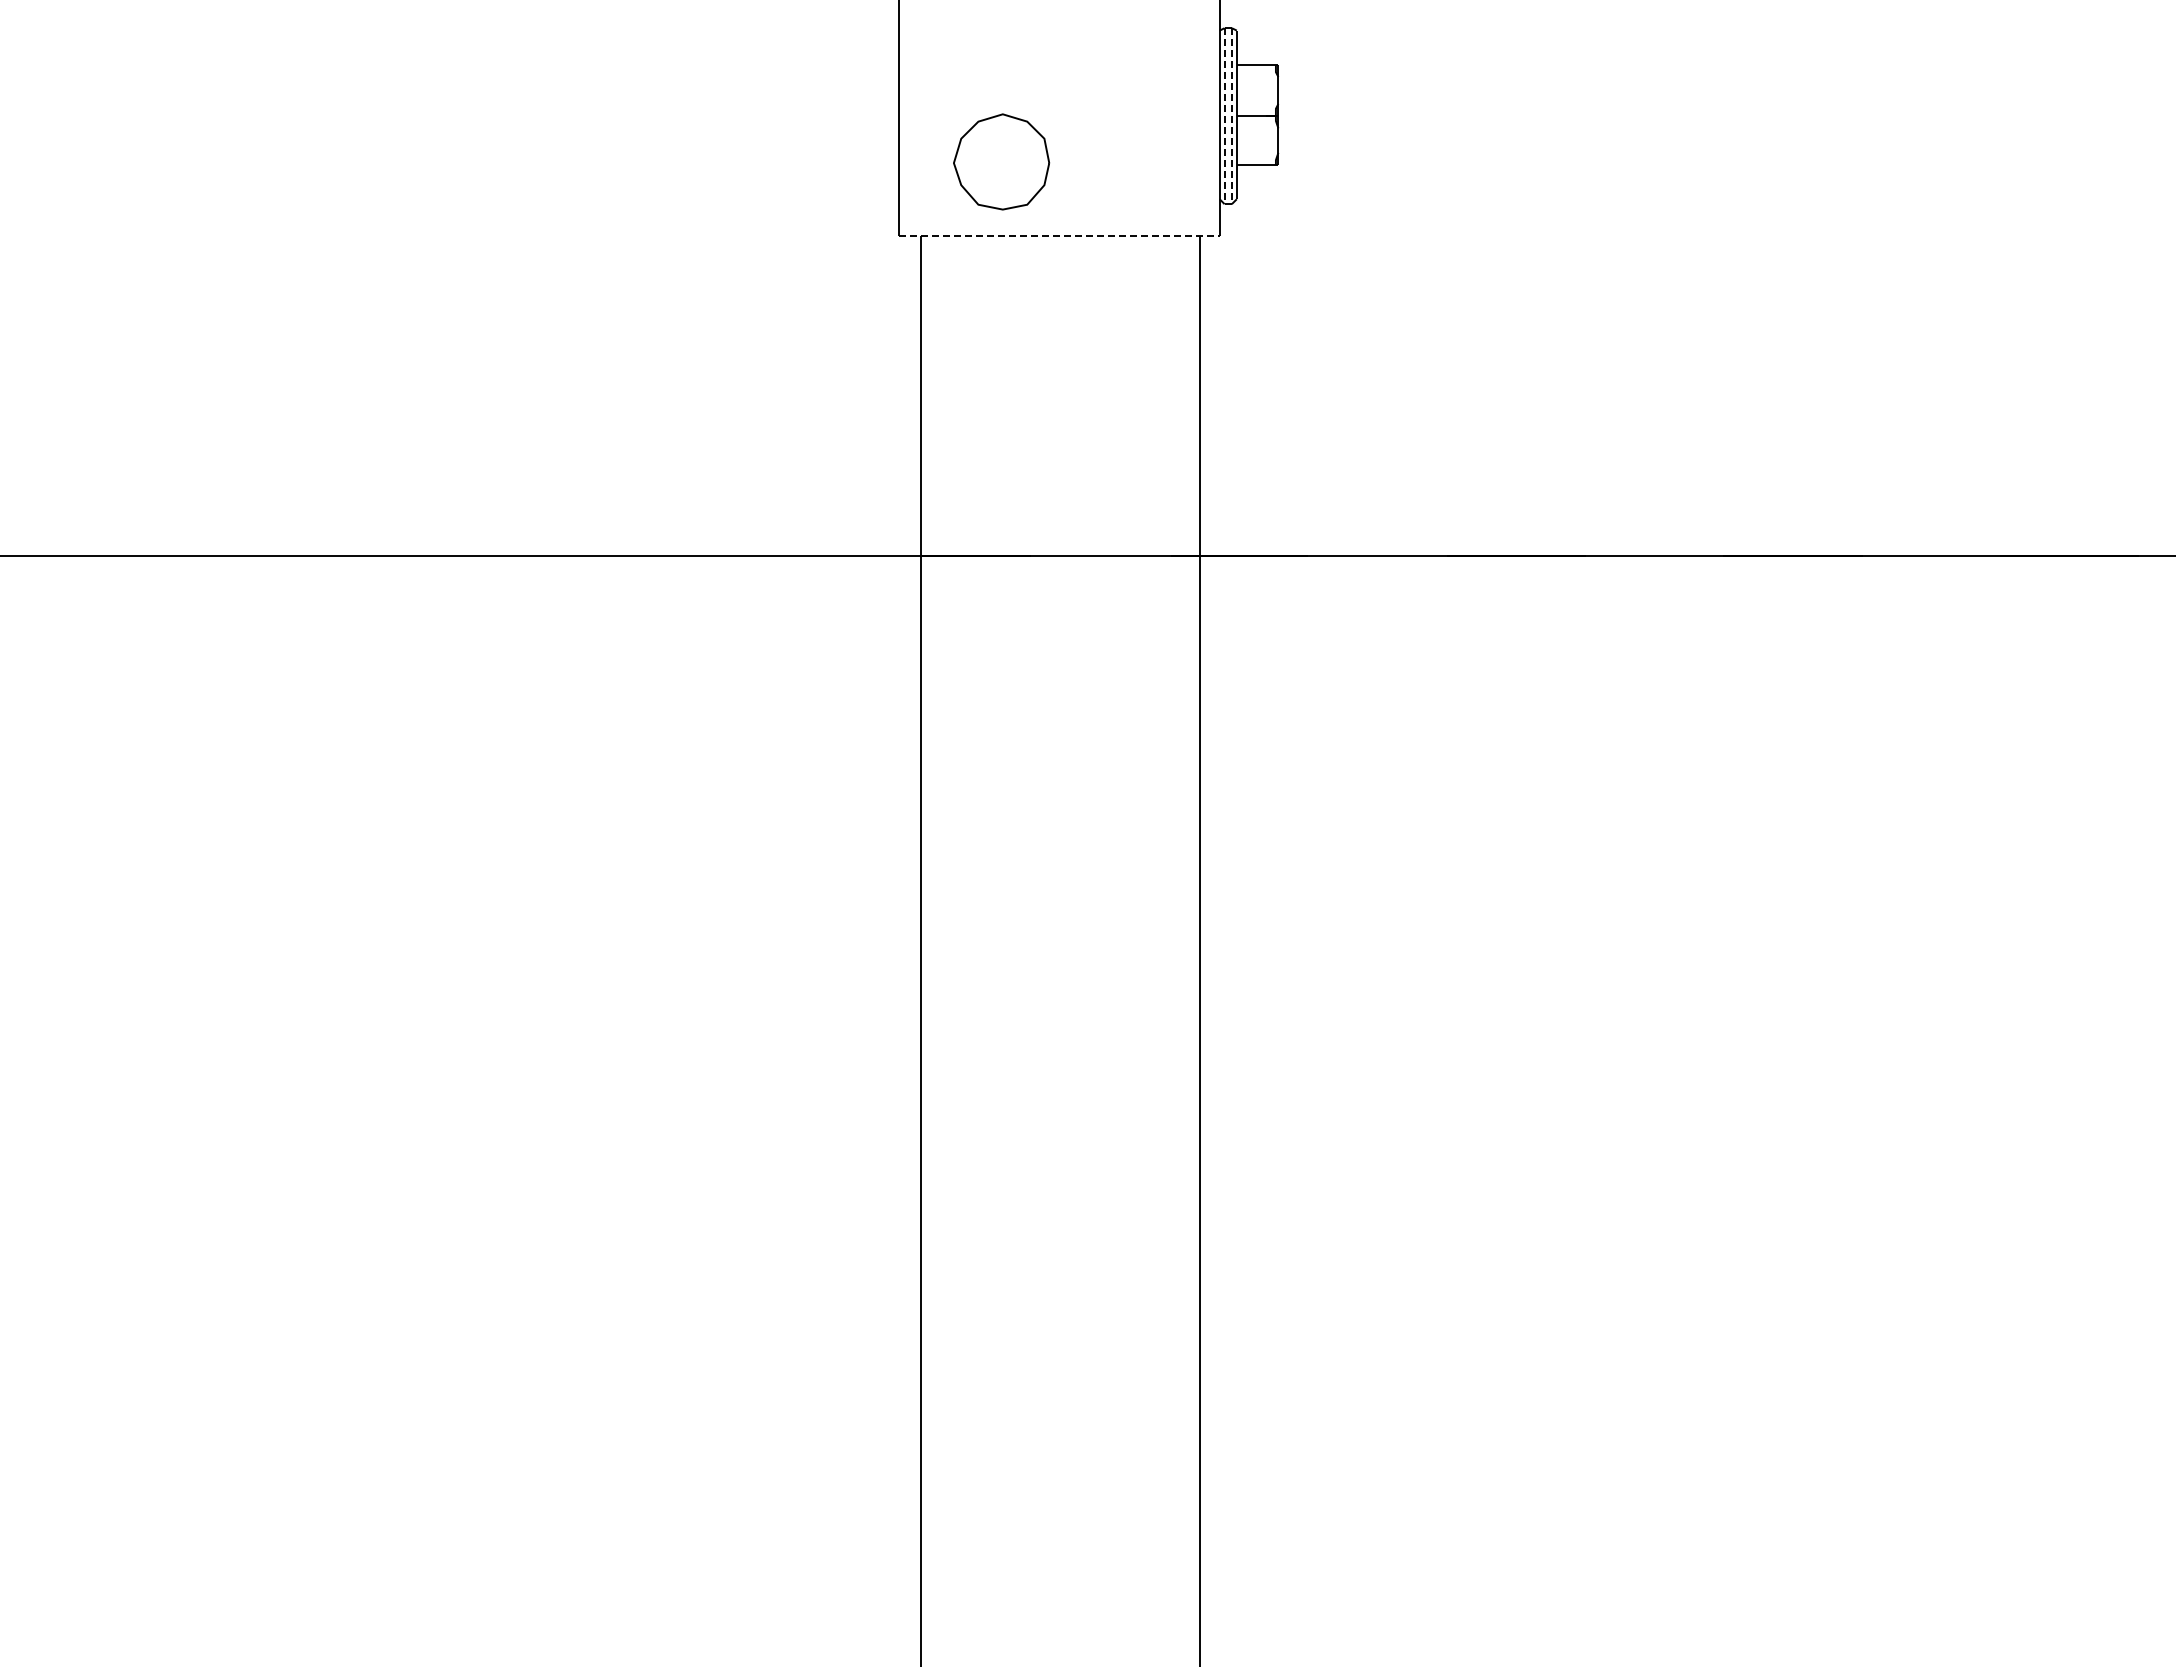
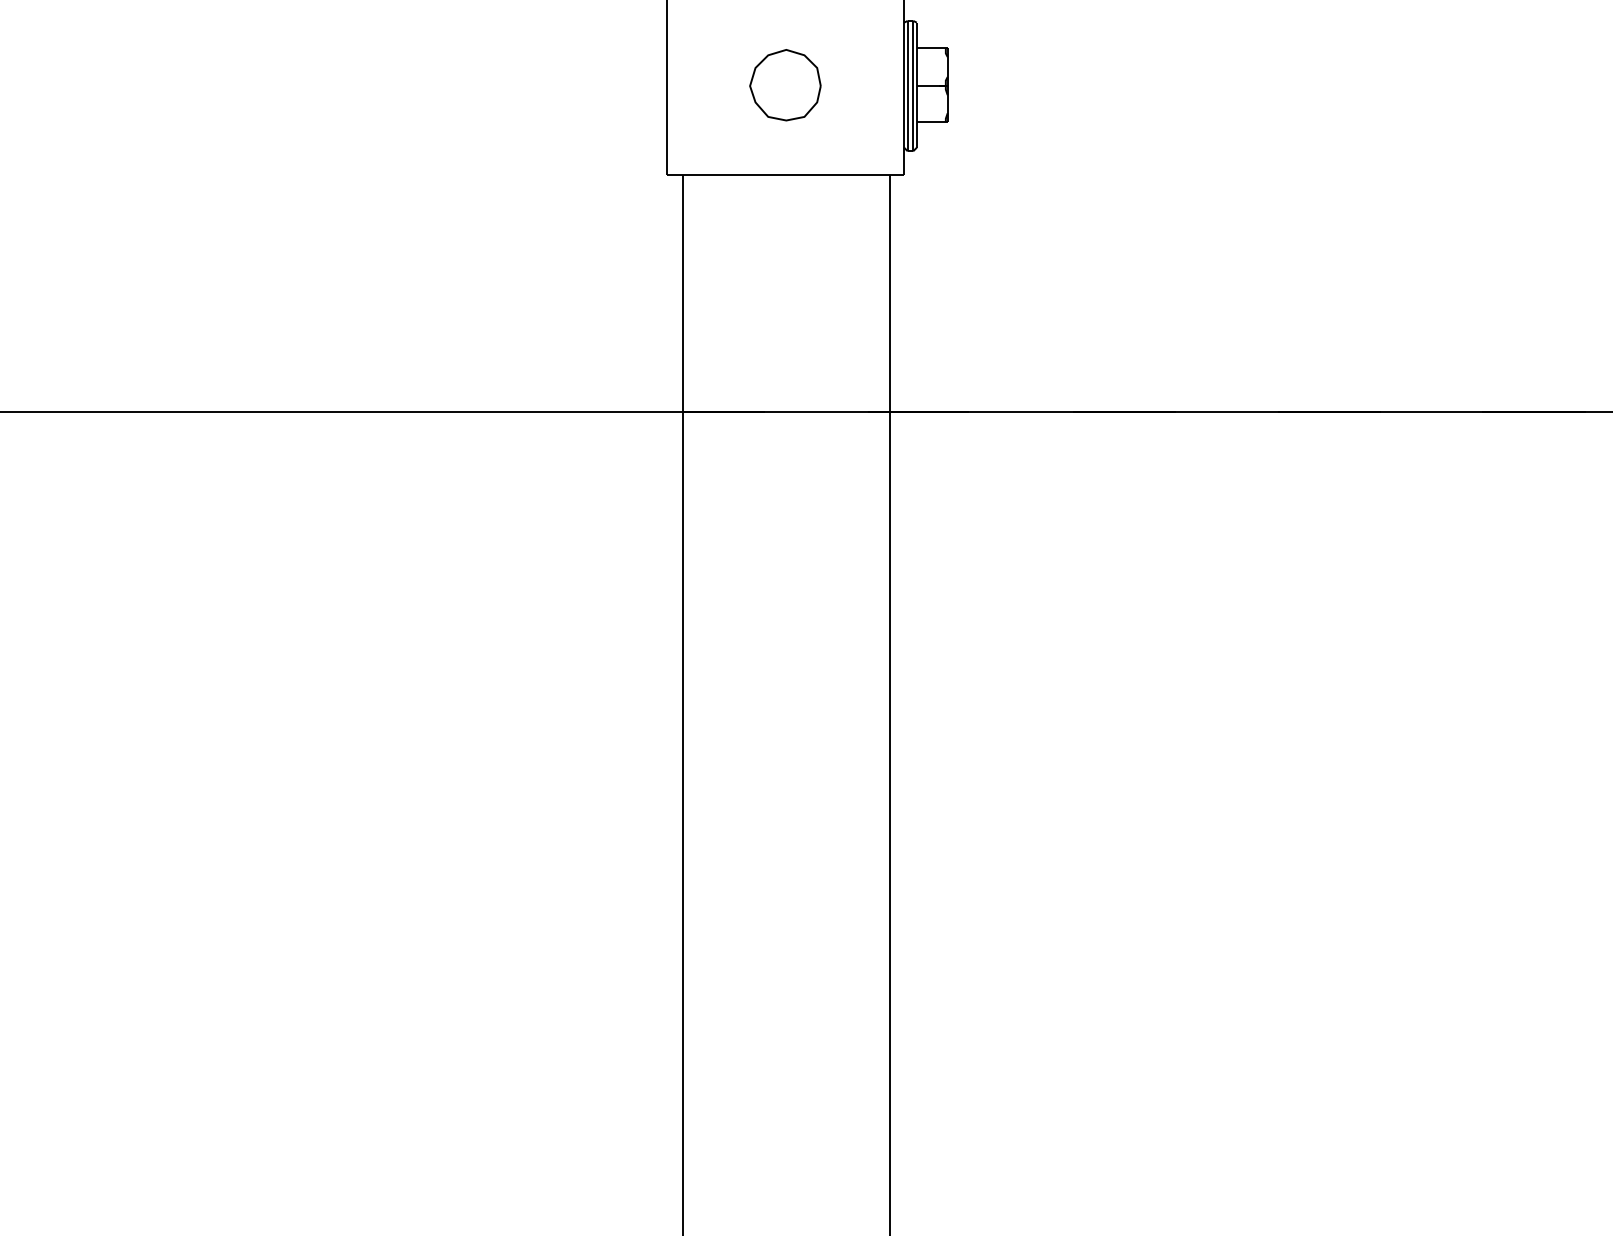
line: (1224, 116) -> (907, 86), dashed -> solid
line: (1231, 116) -> (912, 86), dashed -> solid
part: (1001, 161) -> (785, 84), moved
line: (1060, 235) -> (786, 174), dashed -> solid

